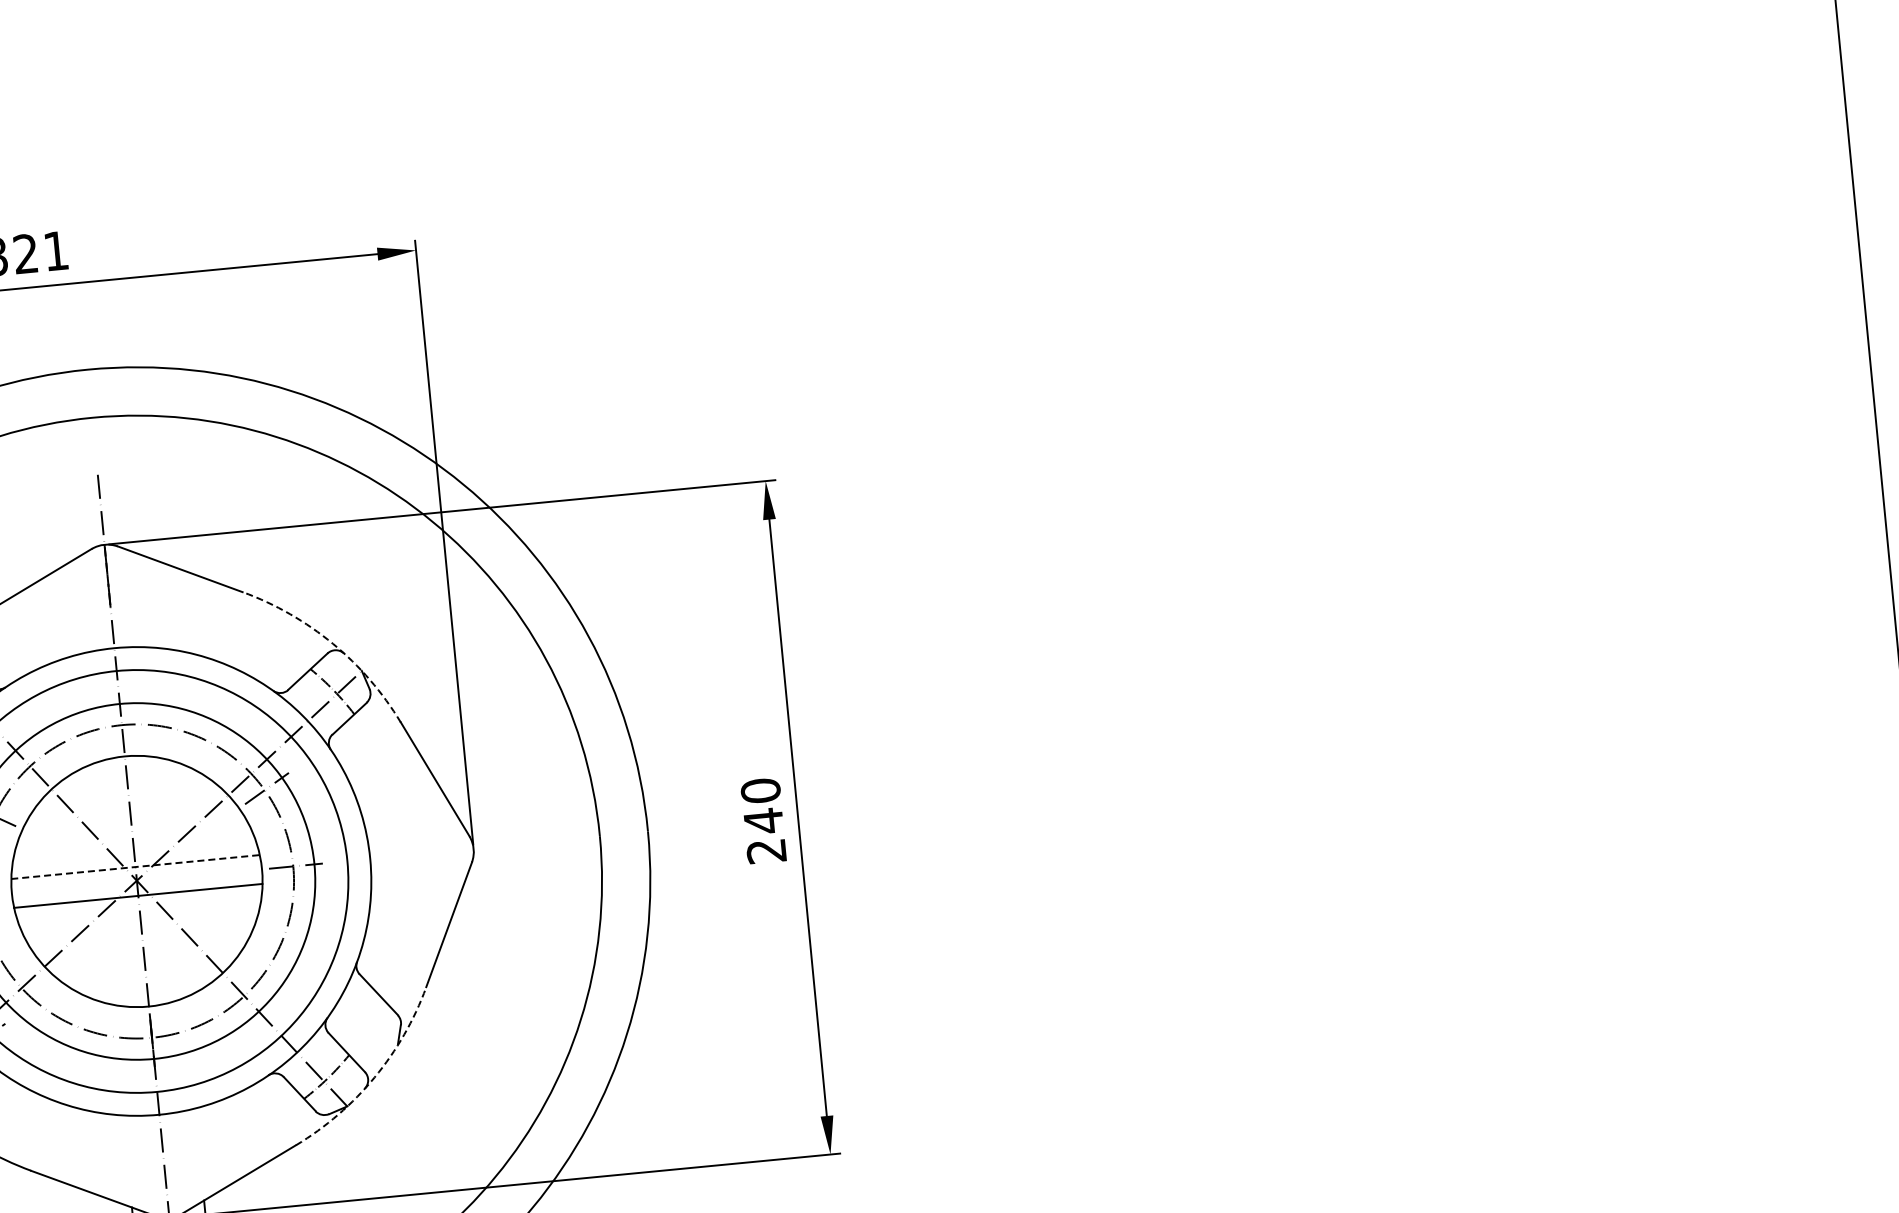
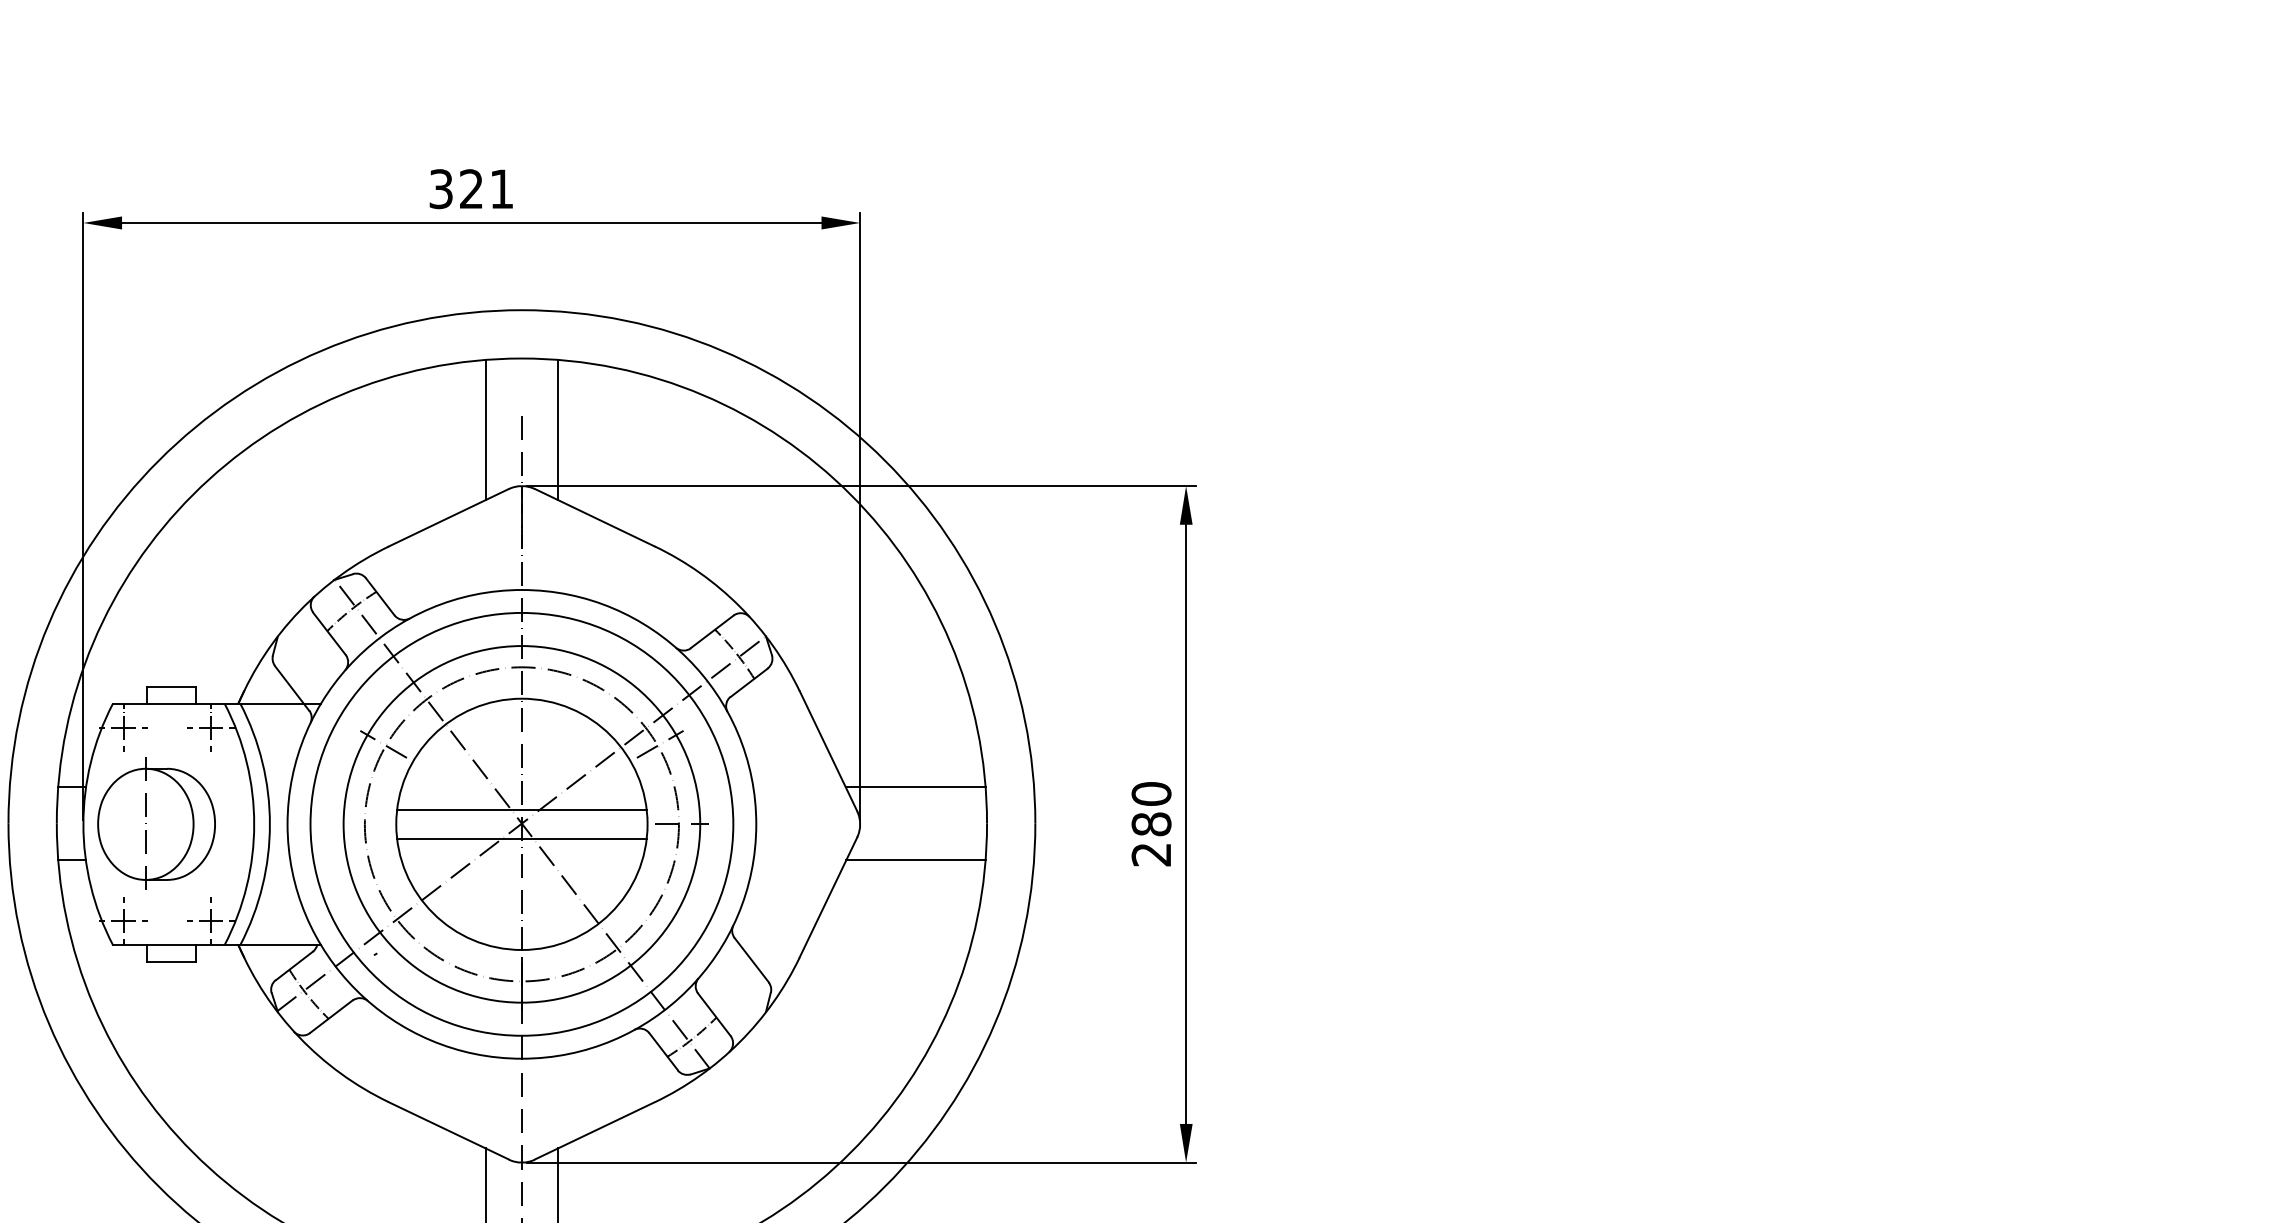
line: (135, 484) -> (558, 429), added
line: (62, 491) -> (485, 429), added
arc: (332, 643) -> (739, 606), dashed -> solid
line: (525, 807) -> (915, 787), added
text: (763, 821) -> (1151, 824), 240 -> 280
line: (135, 866) -> (521, 809), dashed -> solid
line: (532, 878) -> (915, 859), added
arc: (374, 1077) -> (739, 1042), dashed -> solid

